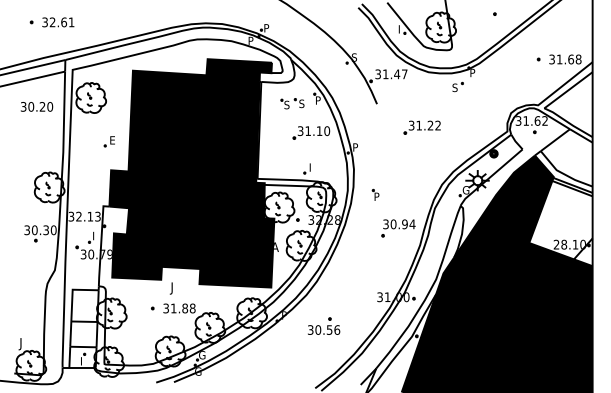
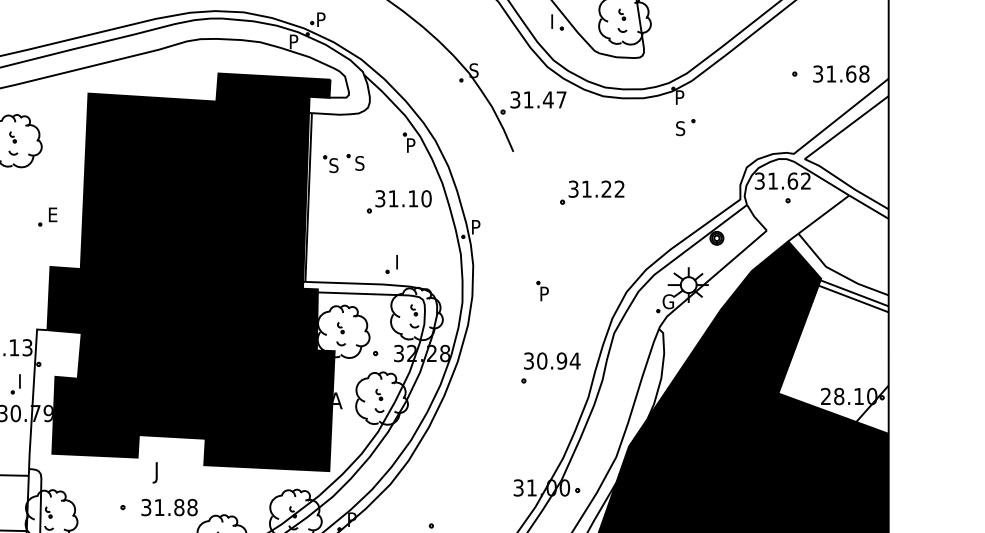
part: (457, 86) -> (684, 126), moved
part: (292, 103) -> (343, 162), moved
part: (375, 194) -> (542, 289), moved

